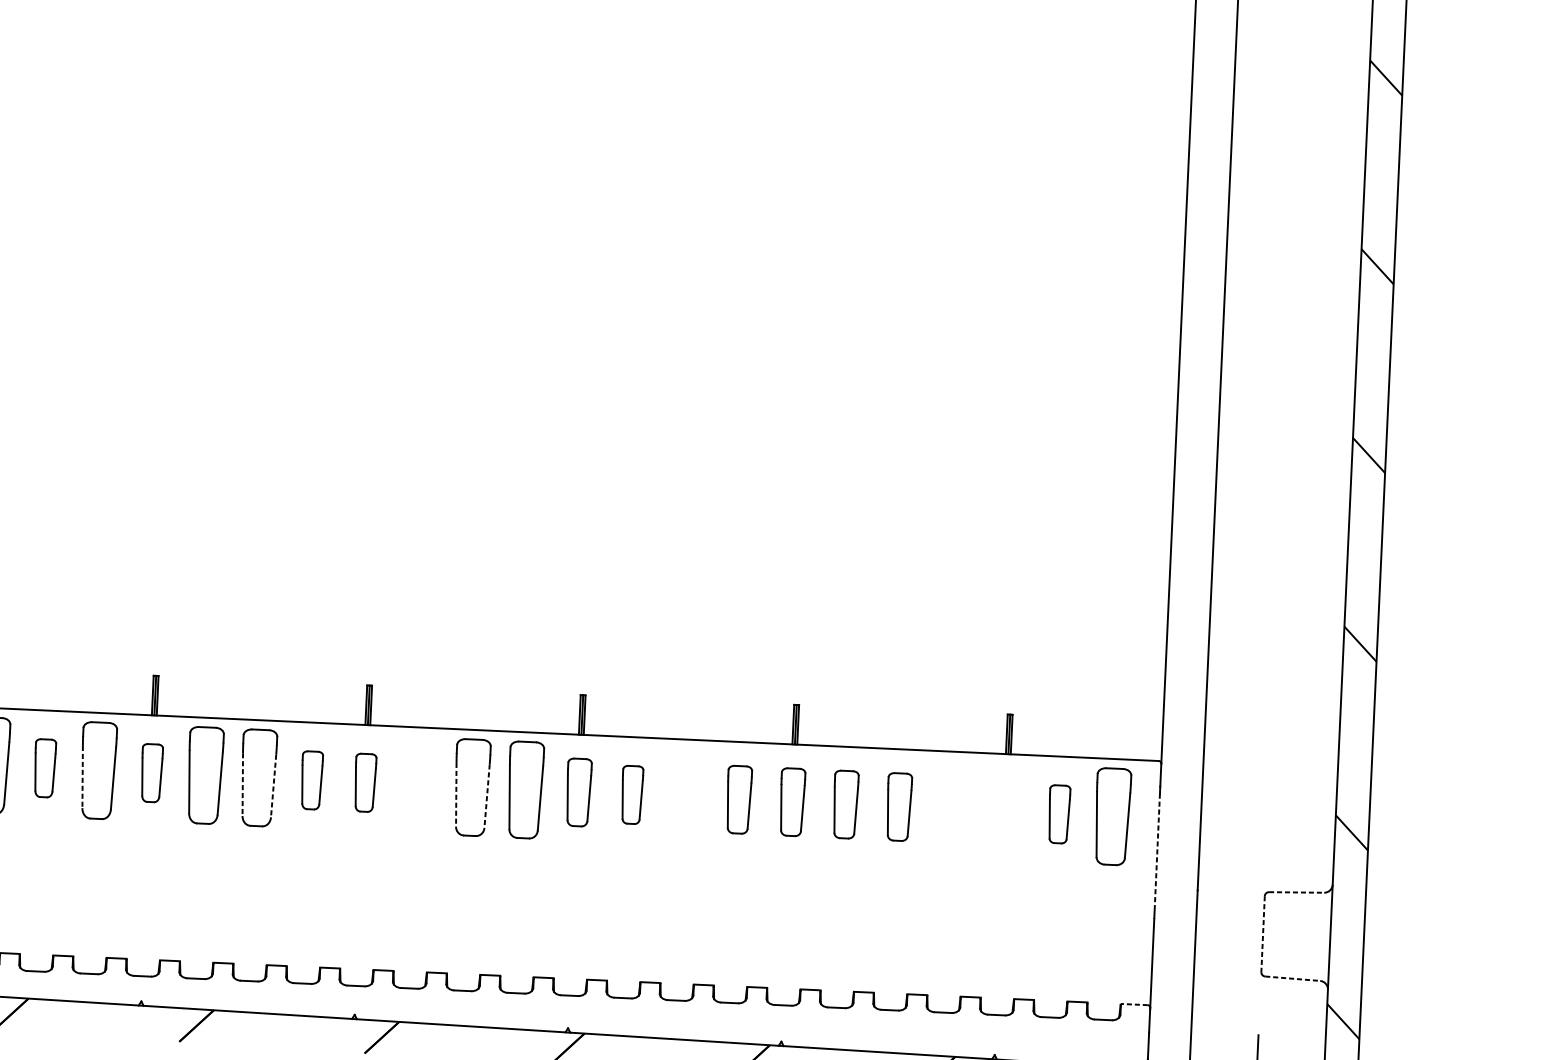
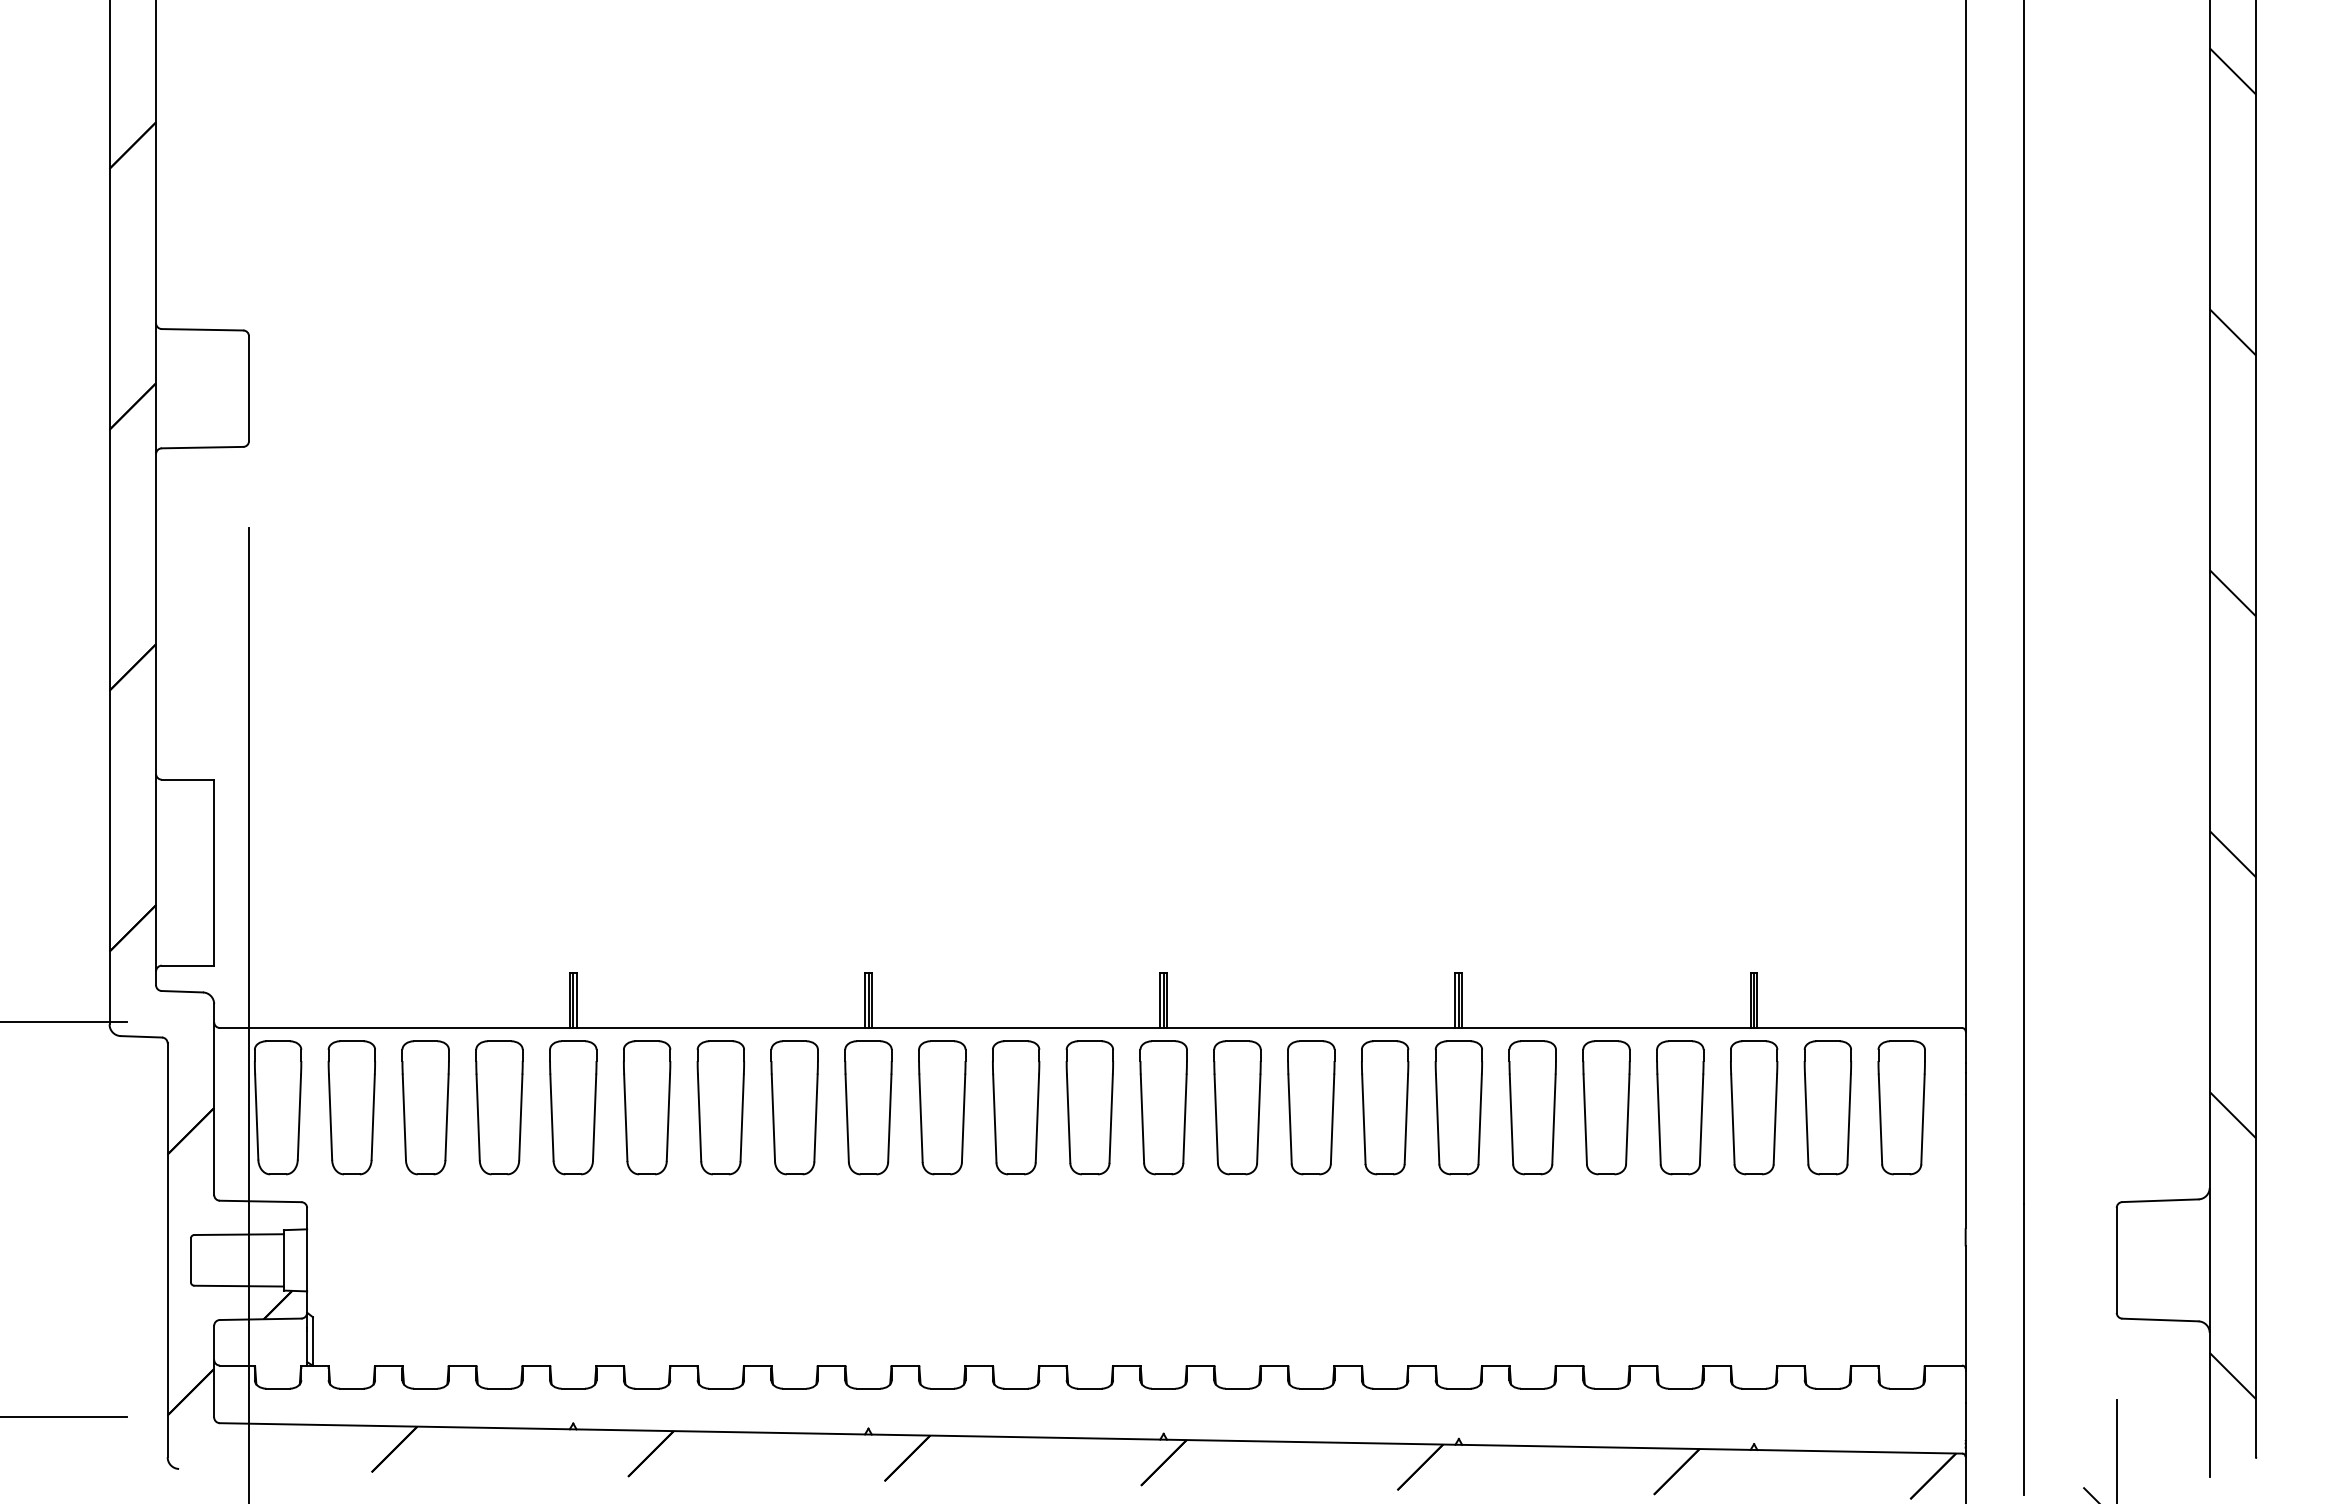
part: (44, 768) -> (425, 1107), size x1.67
part: (151, 772) -> (573, 1107), size x1.67
line: (82, 777) -> (478, 1117), dashed -> solid
part: (311, 780) -> (794, 1107), size x1.67
part: (365, 782) -> (868, 1107), size x1.67
line: (242, 785) -> (699, 1118), dashed -> solid
part: (418, 785) -> (942, 1107), added
line: (273, 786) -> (742, 1118), dashed -> solid
part: (578, 792) -> (1163, 1107), size x1.43
line: (456, 794) -> (994, 1118), dashed -> solid
part: (632, 794) -> (1237, 1107), size x1.67
line: (487, 796) -> (1037, 1118), dashed -> solid
part: (685, 797) -> (1311, 1107), added
part: (739, 799) -> (1385, 1107), size x1.43
part: (792, 801) -> (1458, 1107), size x1.43
part: (845, 804) -> (1532, 1107), size x1.43
part: (899, 806) -> (1606, 1107), size x1.43
part: (952, 809) -> (1680, 1107), added
part: (1006, 811) -> (1754, 1107), added
part: (1058, 814) -> (1827, 1107), size x1.67
line: (1157, 849) -> (1965, 1150), dashed -> solid
line: (1296, 892) -> (2160, 1200), dashed -> solid
line: (1262, 934) -> (2116, 1260), dashed -> solid
line: (1292, 979) -> (2160, 1320), dashed -> solid
line: (1134, 1004) -> (1943, 1365), dashed -> solid

